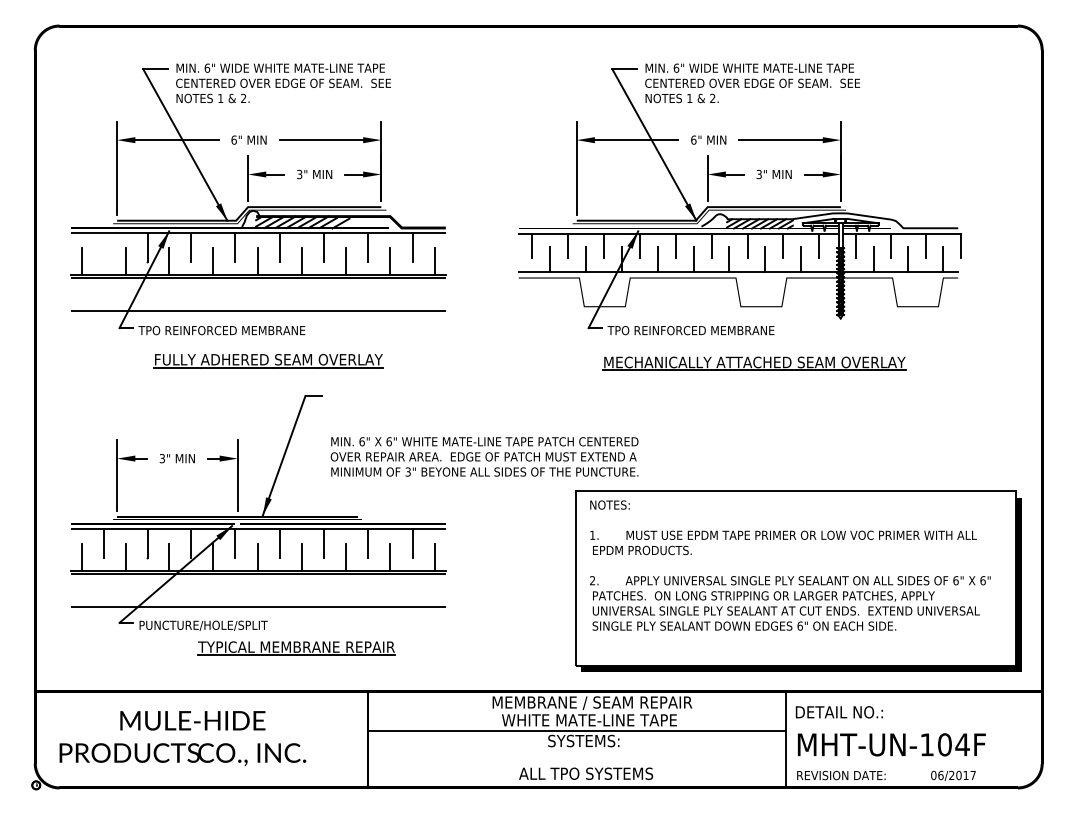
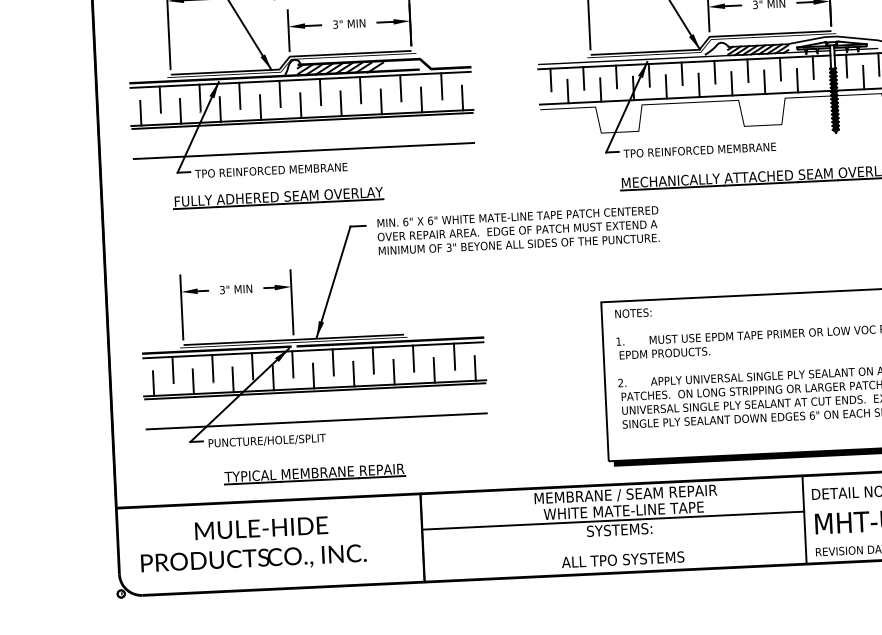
line: (104, 247) -> (160, 99), added
part: (268, 361) -> (278, 198), moved
text: (484, 456) -> (518, 230), moved
part: (296, 648) -> (314, 474), moved

